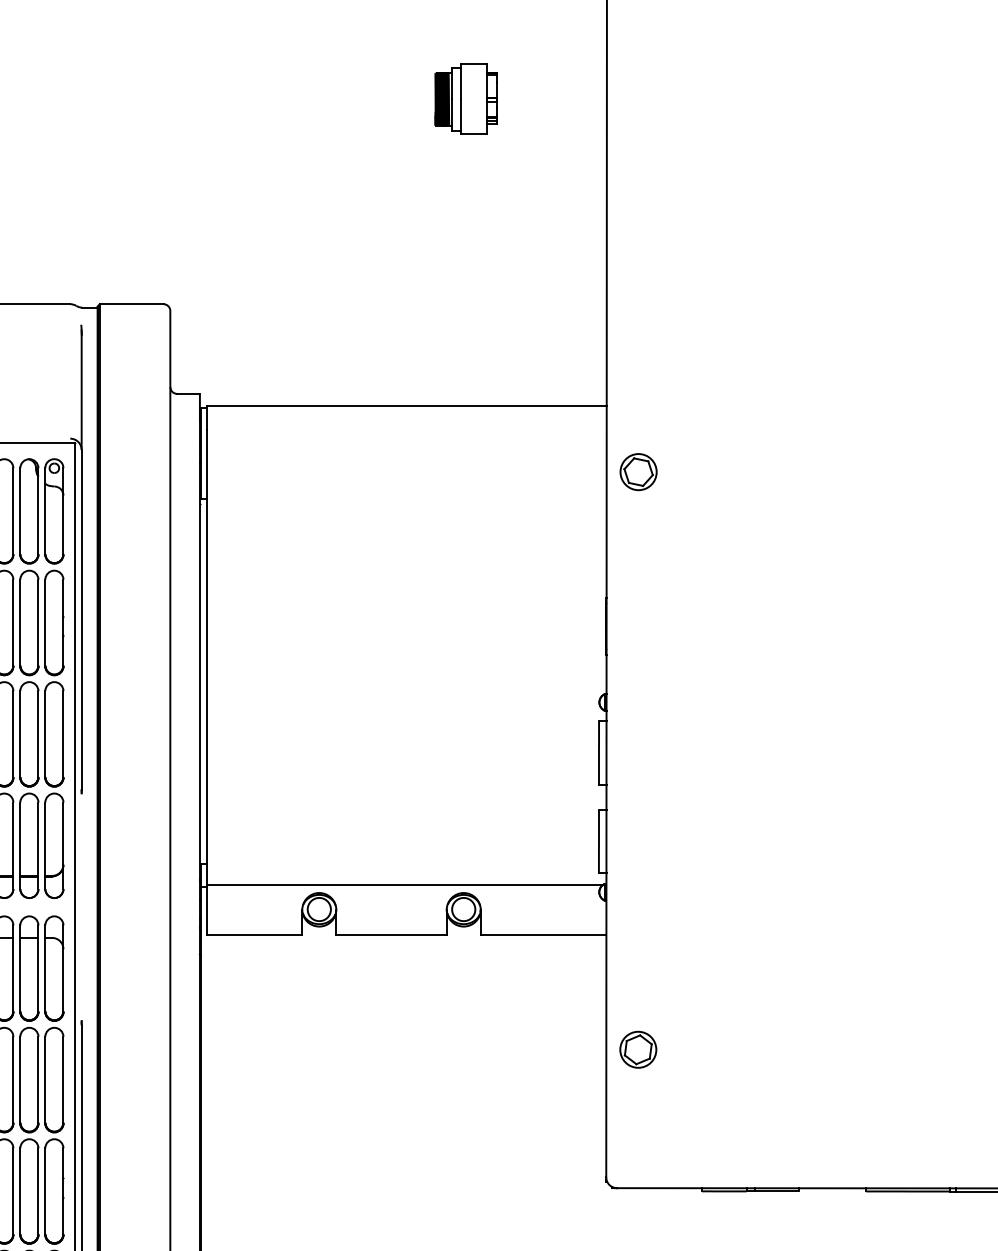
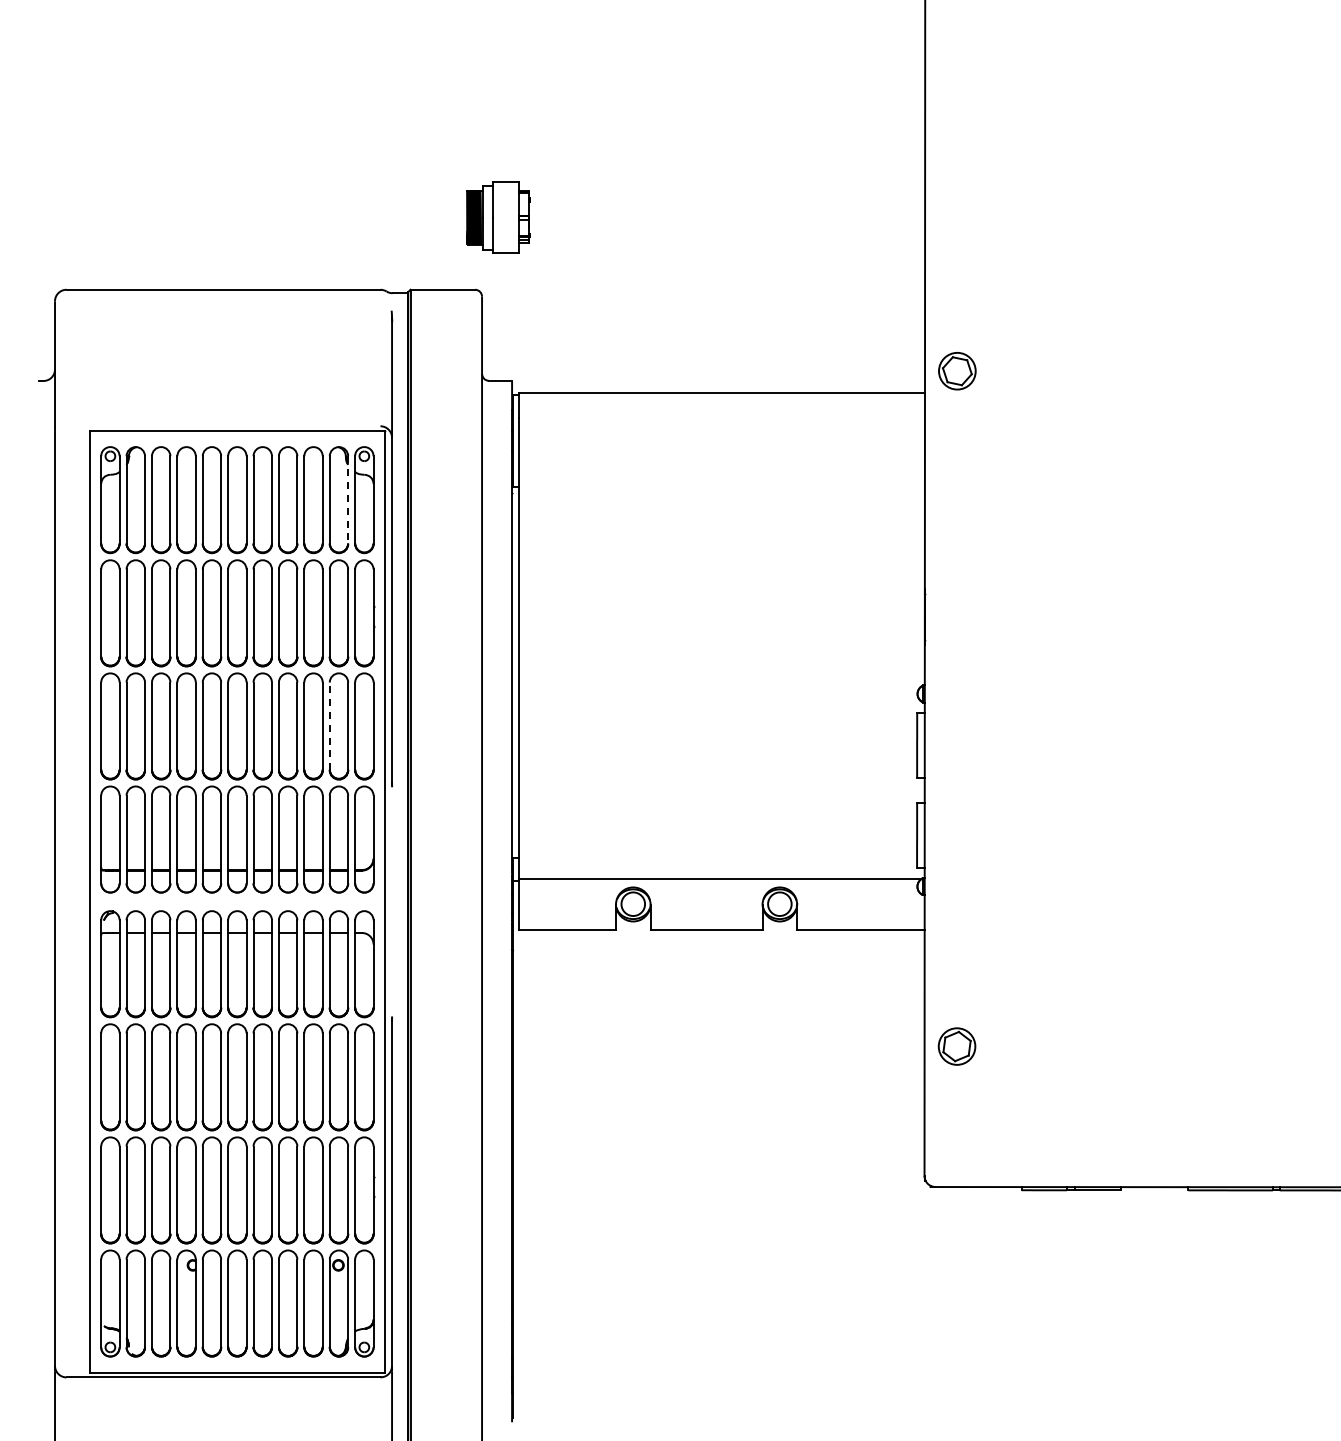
part: (466, 99) -> (498, 217), moved
part: (638, 472) -> (957, 371), moved
line: (38, 511) -> (348, 500), solid -> dashed
line: (20, 734) -> (329, 726), solid -> dashed

